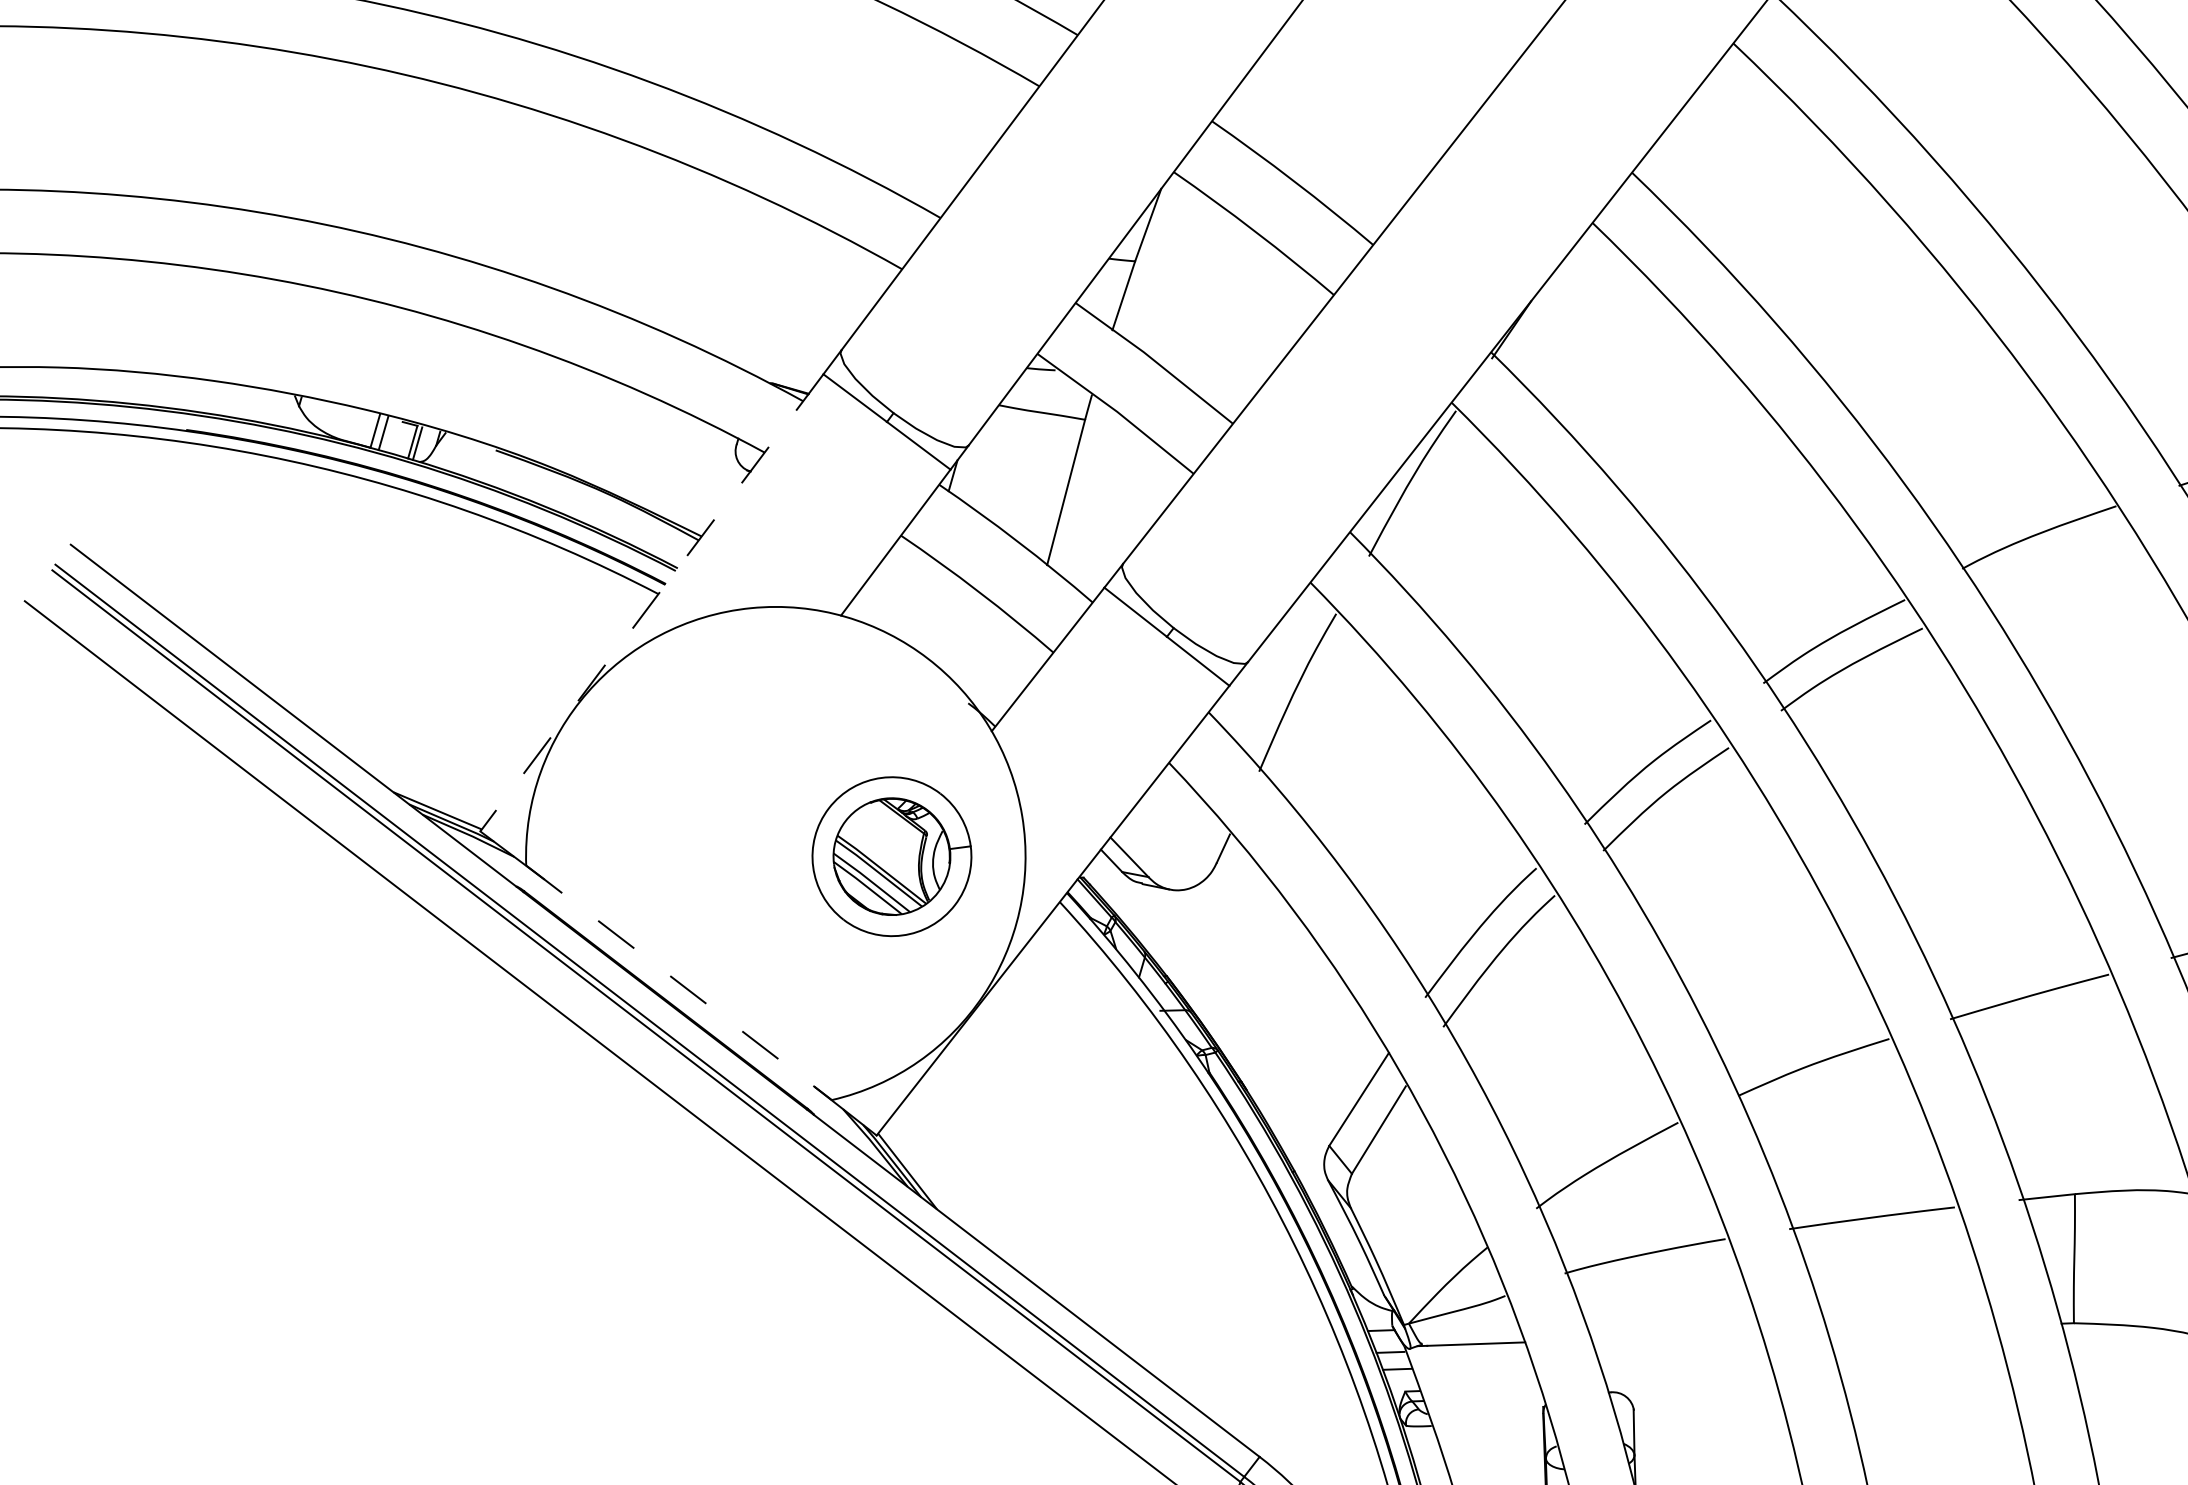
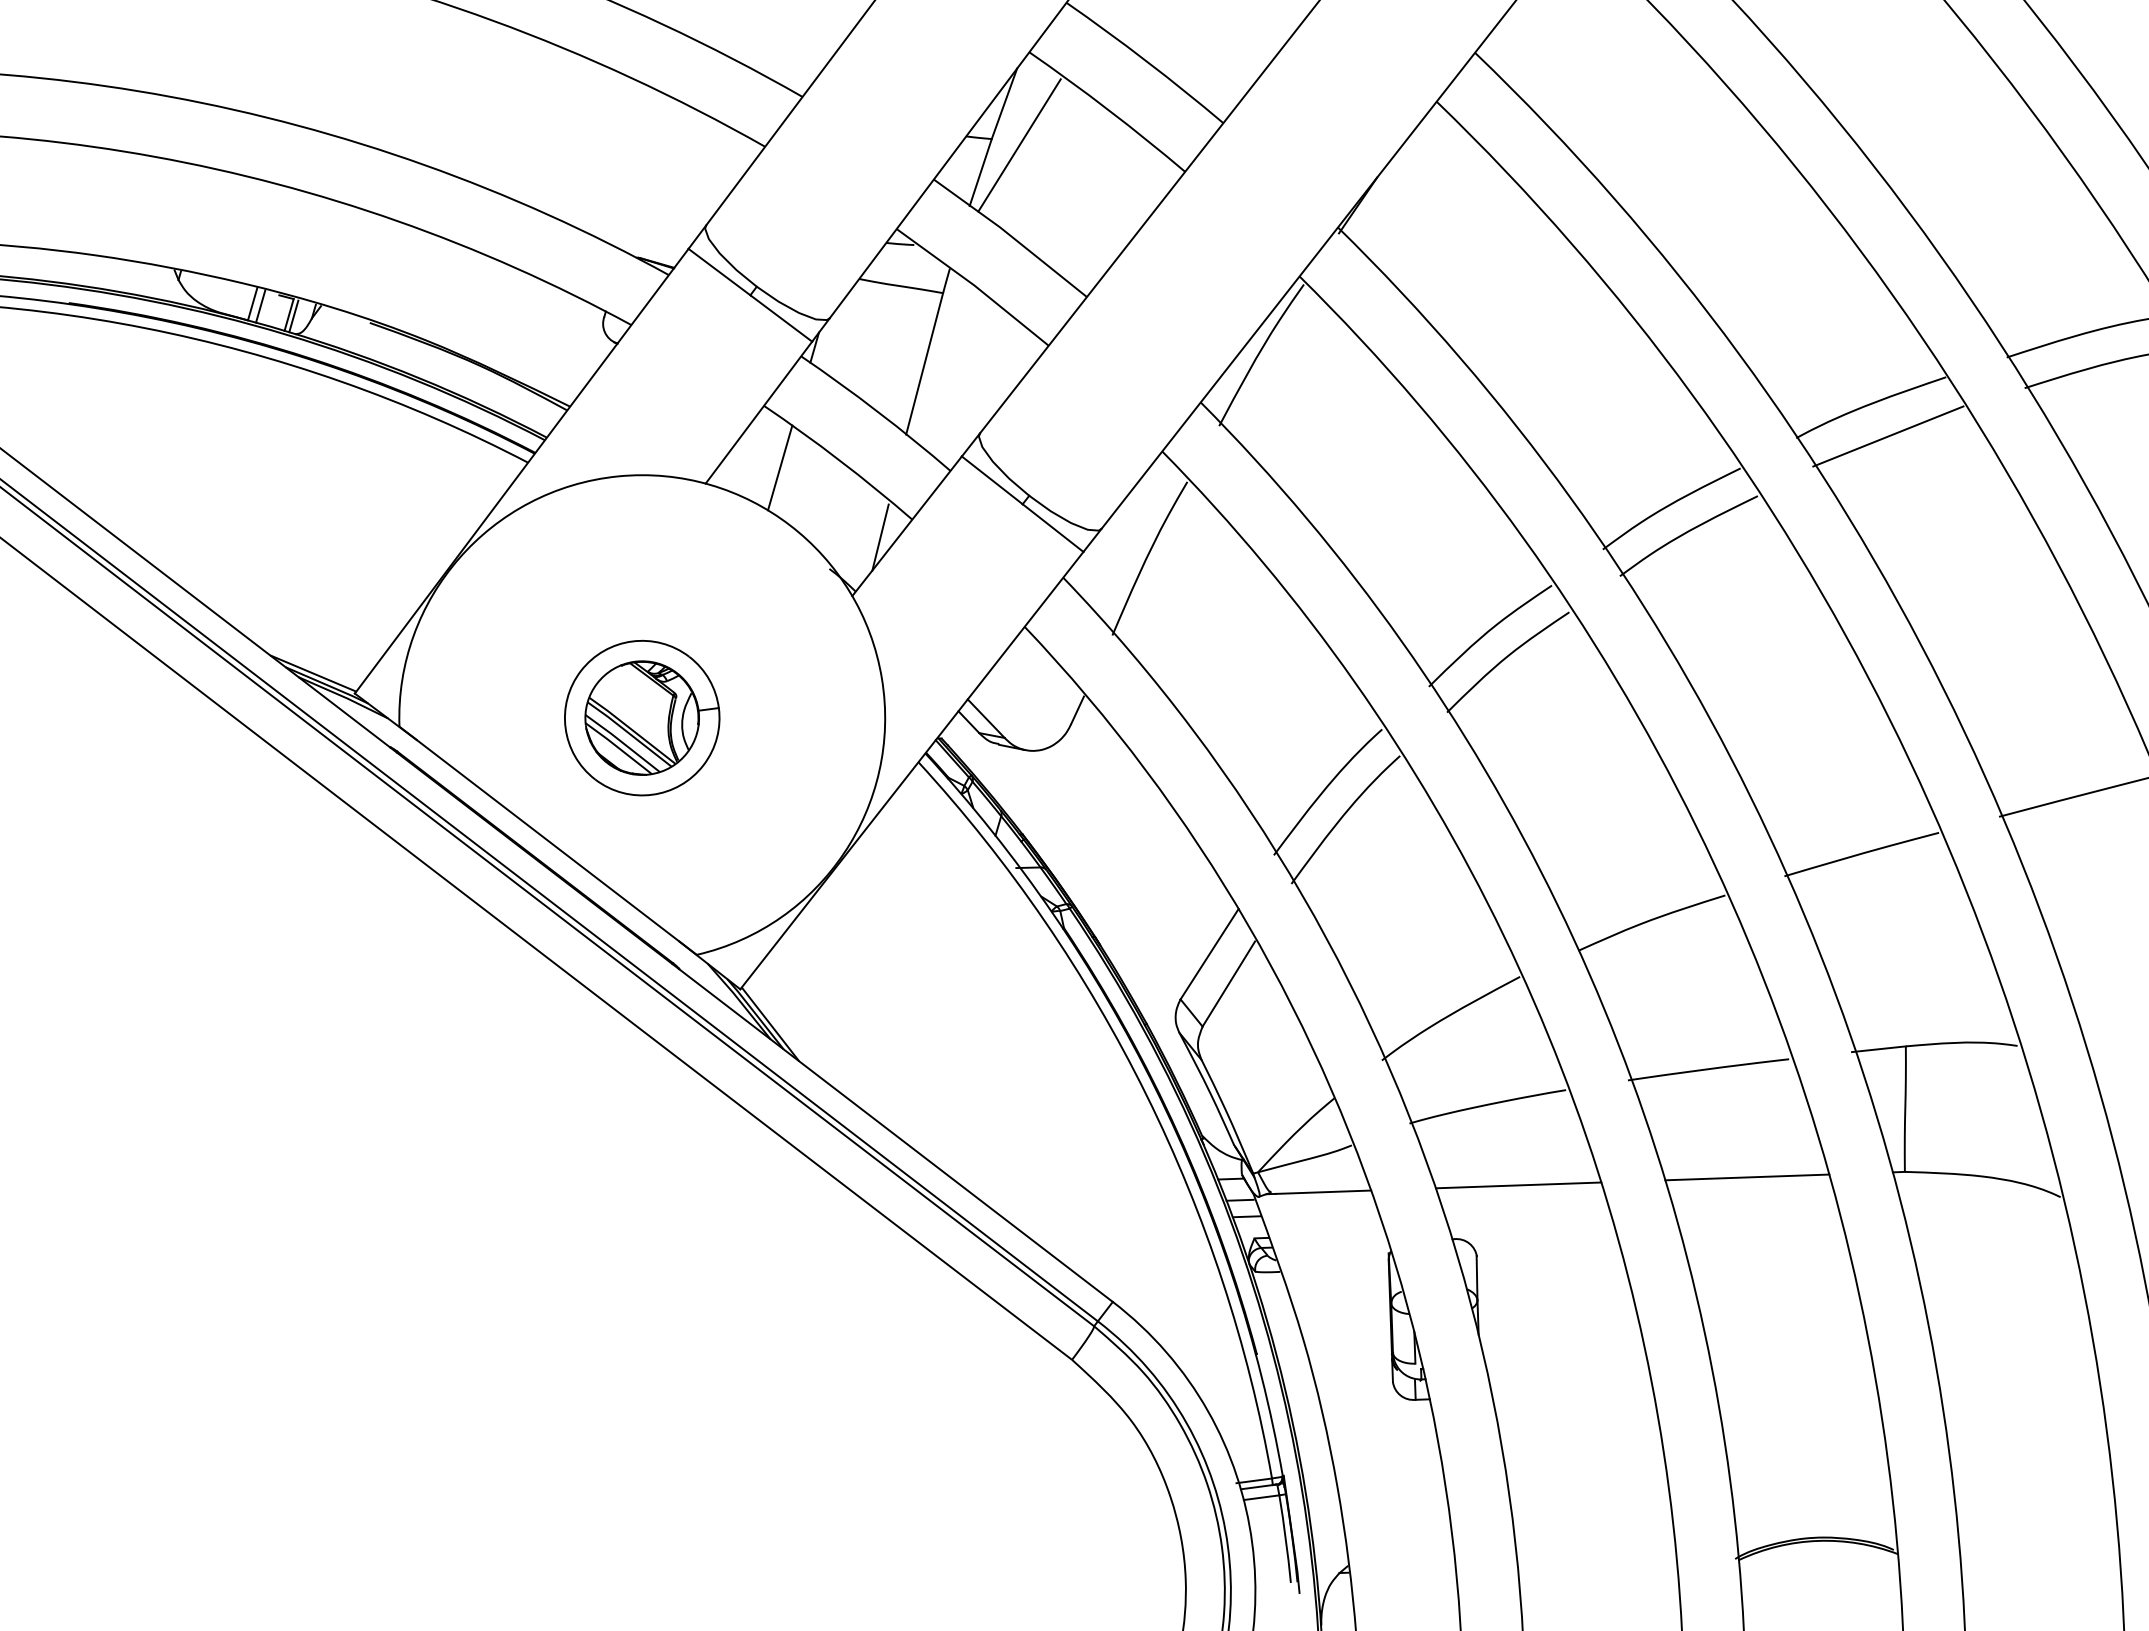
line: (1163, 267) -> (1019, 145), added
line: (2057, 567) -> (1888, 436), added
line: (917, 599) -> (780, 467), added
line: (651, 603) -> (521, 471), dashed -> solid
line: (1020, 670) -> (880, 537), added
part: (892, 856) -> (642, 717), moved
line: (679, 983) -> (548, 841), dashed -> solid
line: (1912, 1328) -> (1747, 1177), added
line: (1676, 1337) -> (1518, 1185), added

